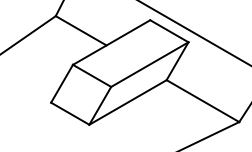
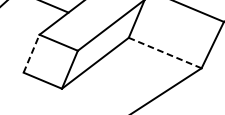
line: (62, 83) -> (31, 53), solid -> dashed
line: (202, 101) -> (164, 53), solid -> dashed

